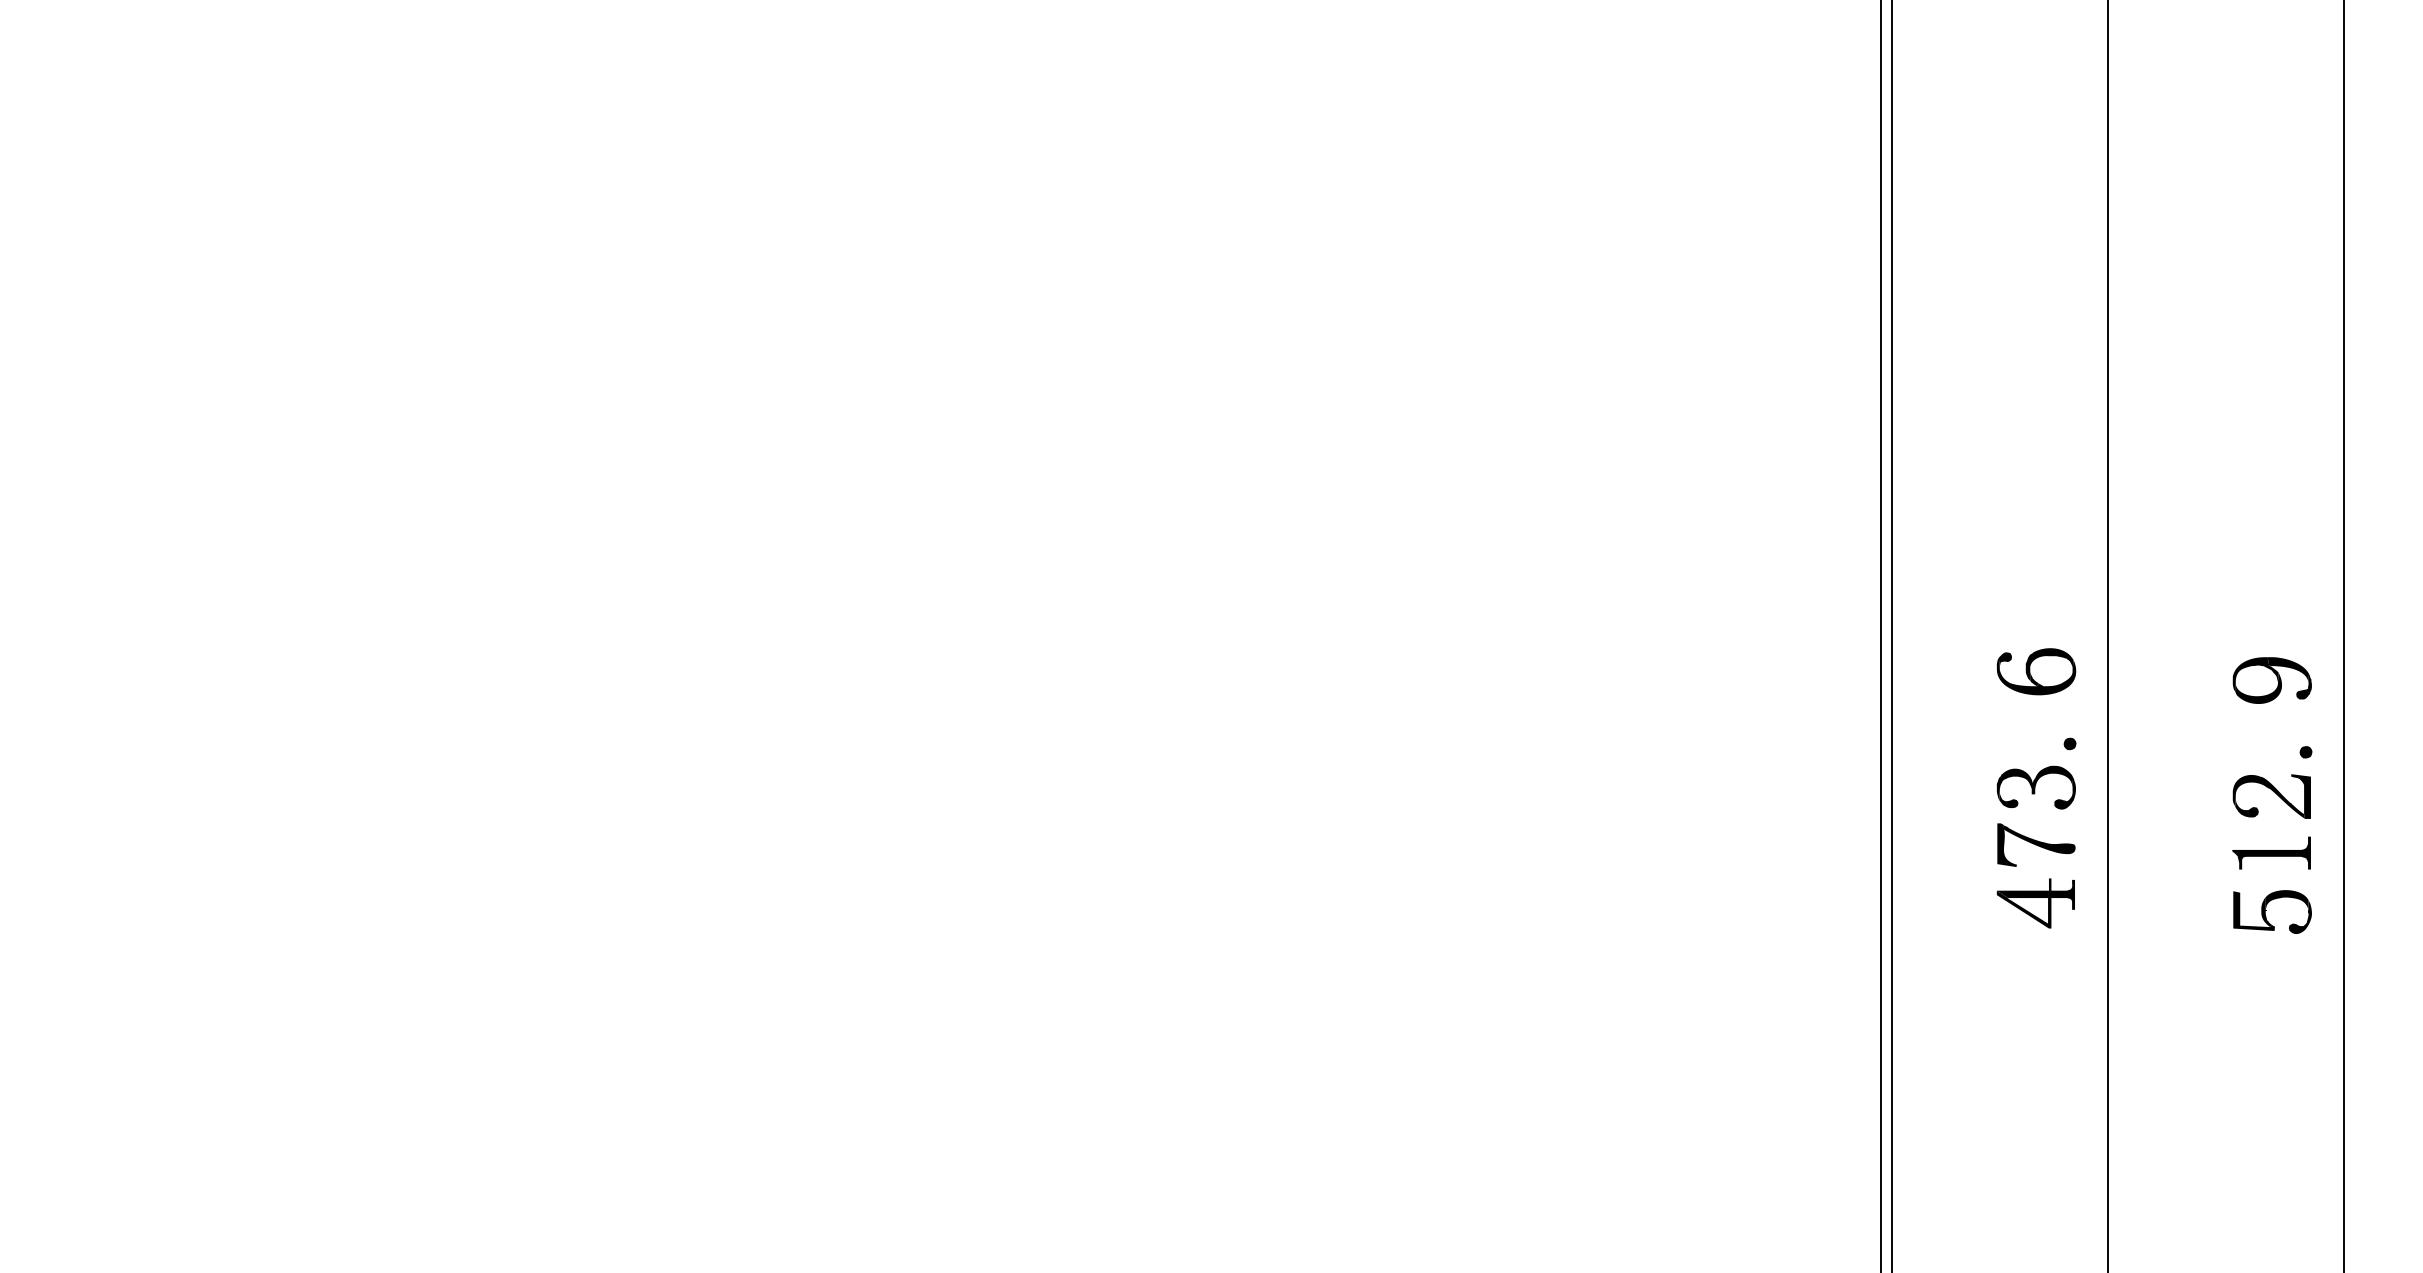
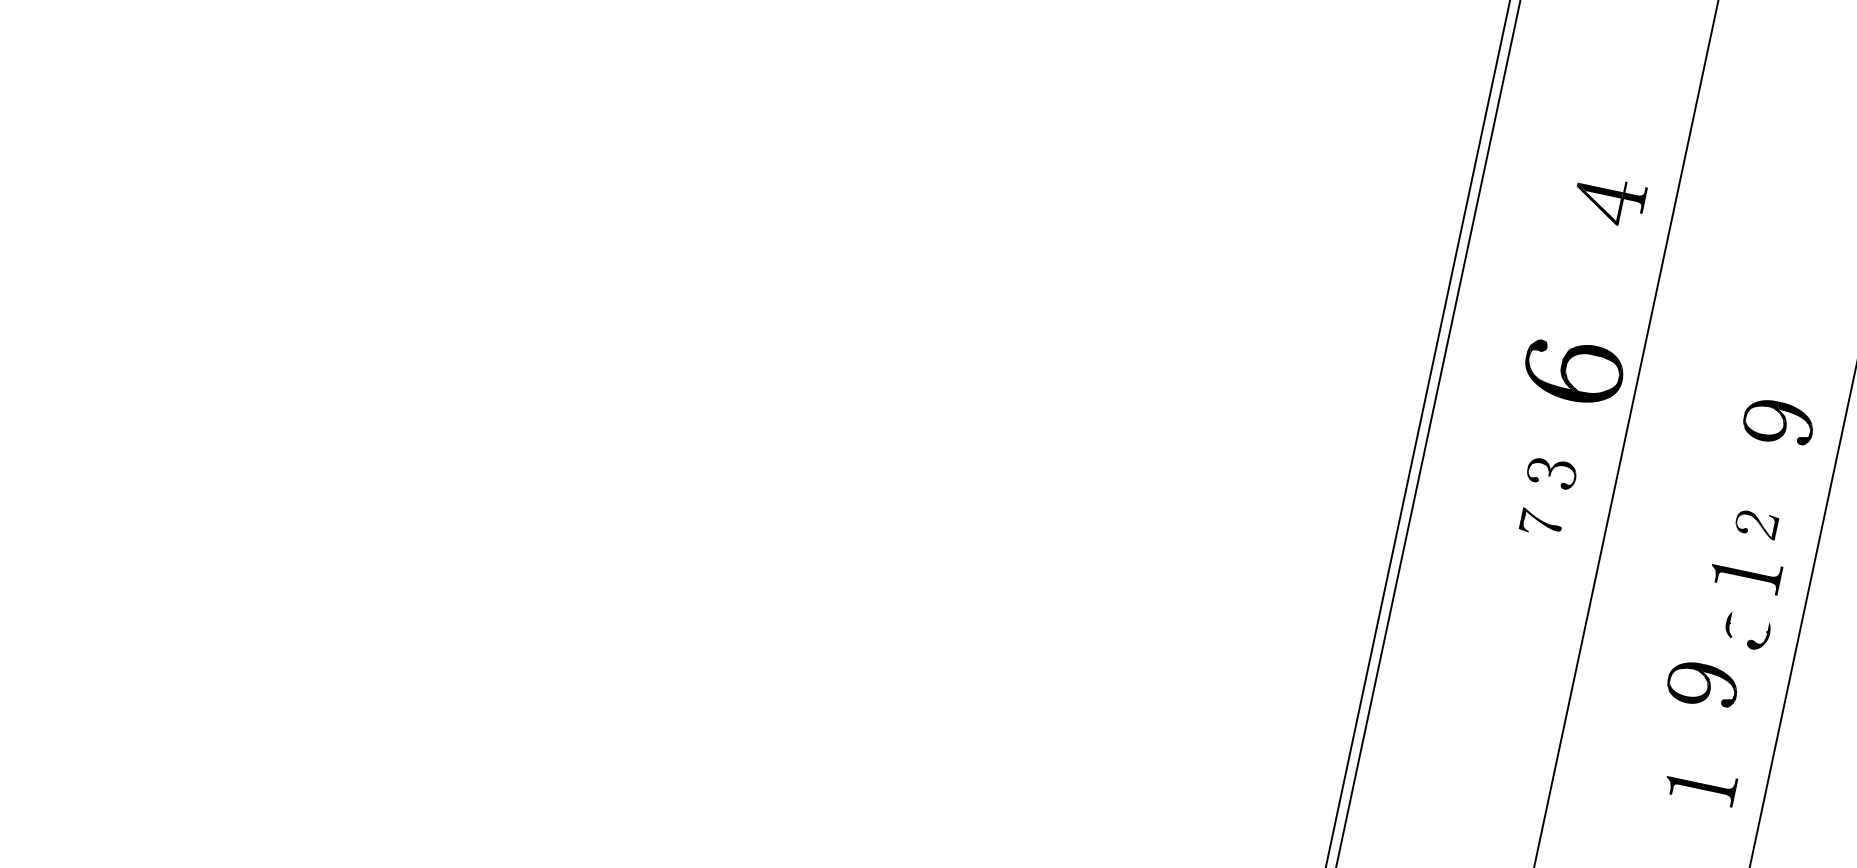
part: (2036, 671) -> (1573, 371), size x1.4
fill: (2069, 743) -> (1589, 440), removed
fill: (2305, 752) -> (1794, 492), removed
part: (2035, 787) -> (1551, 472), size x0.7
part: (2271, 796) -> (1756, 524), size x0.6
part: (2036, 844) -> (1541, 522), size x0.6
fill: (2286, 901) -> (1749, 619), removed
part: (2035, 903) -> (1609, 201), moved
fill: (2254, 911) -> (1720, 622), removed
part: (2249, 984) -> (1702, 685), added
part: (2271, 1094) -> (1700, 785), added

